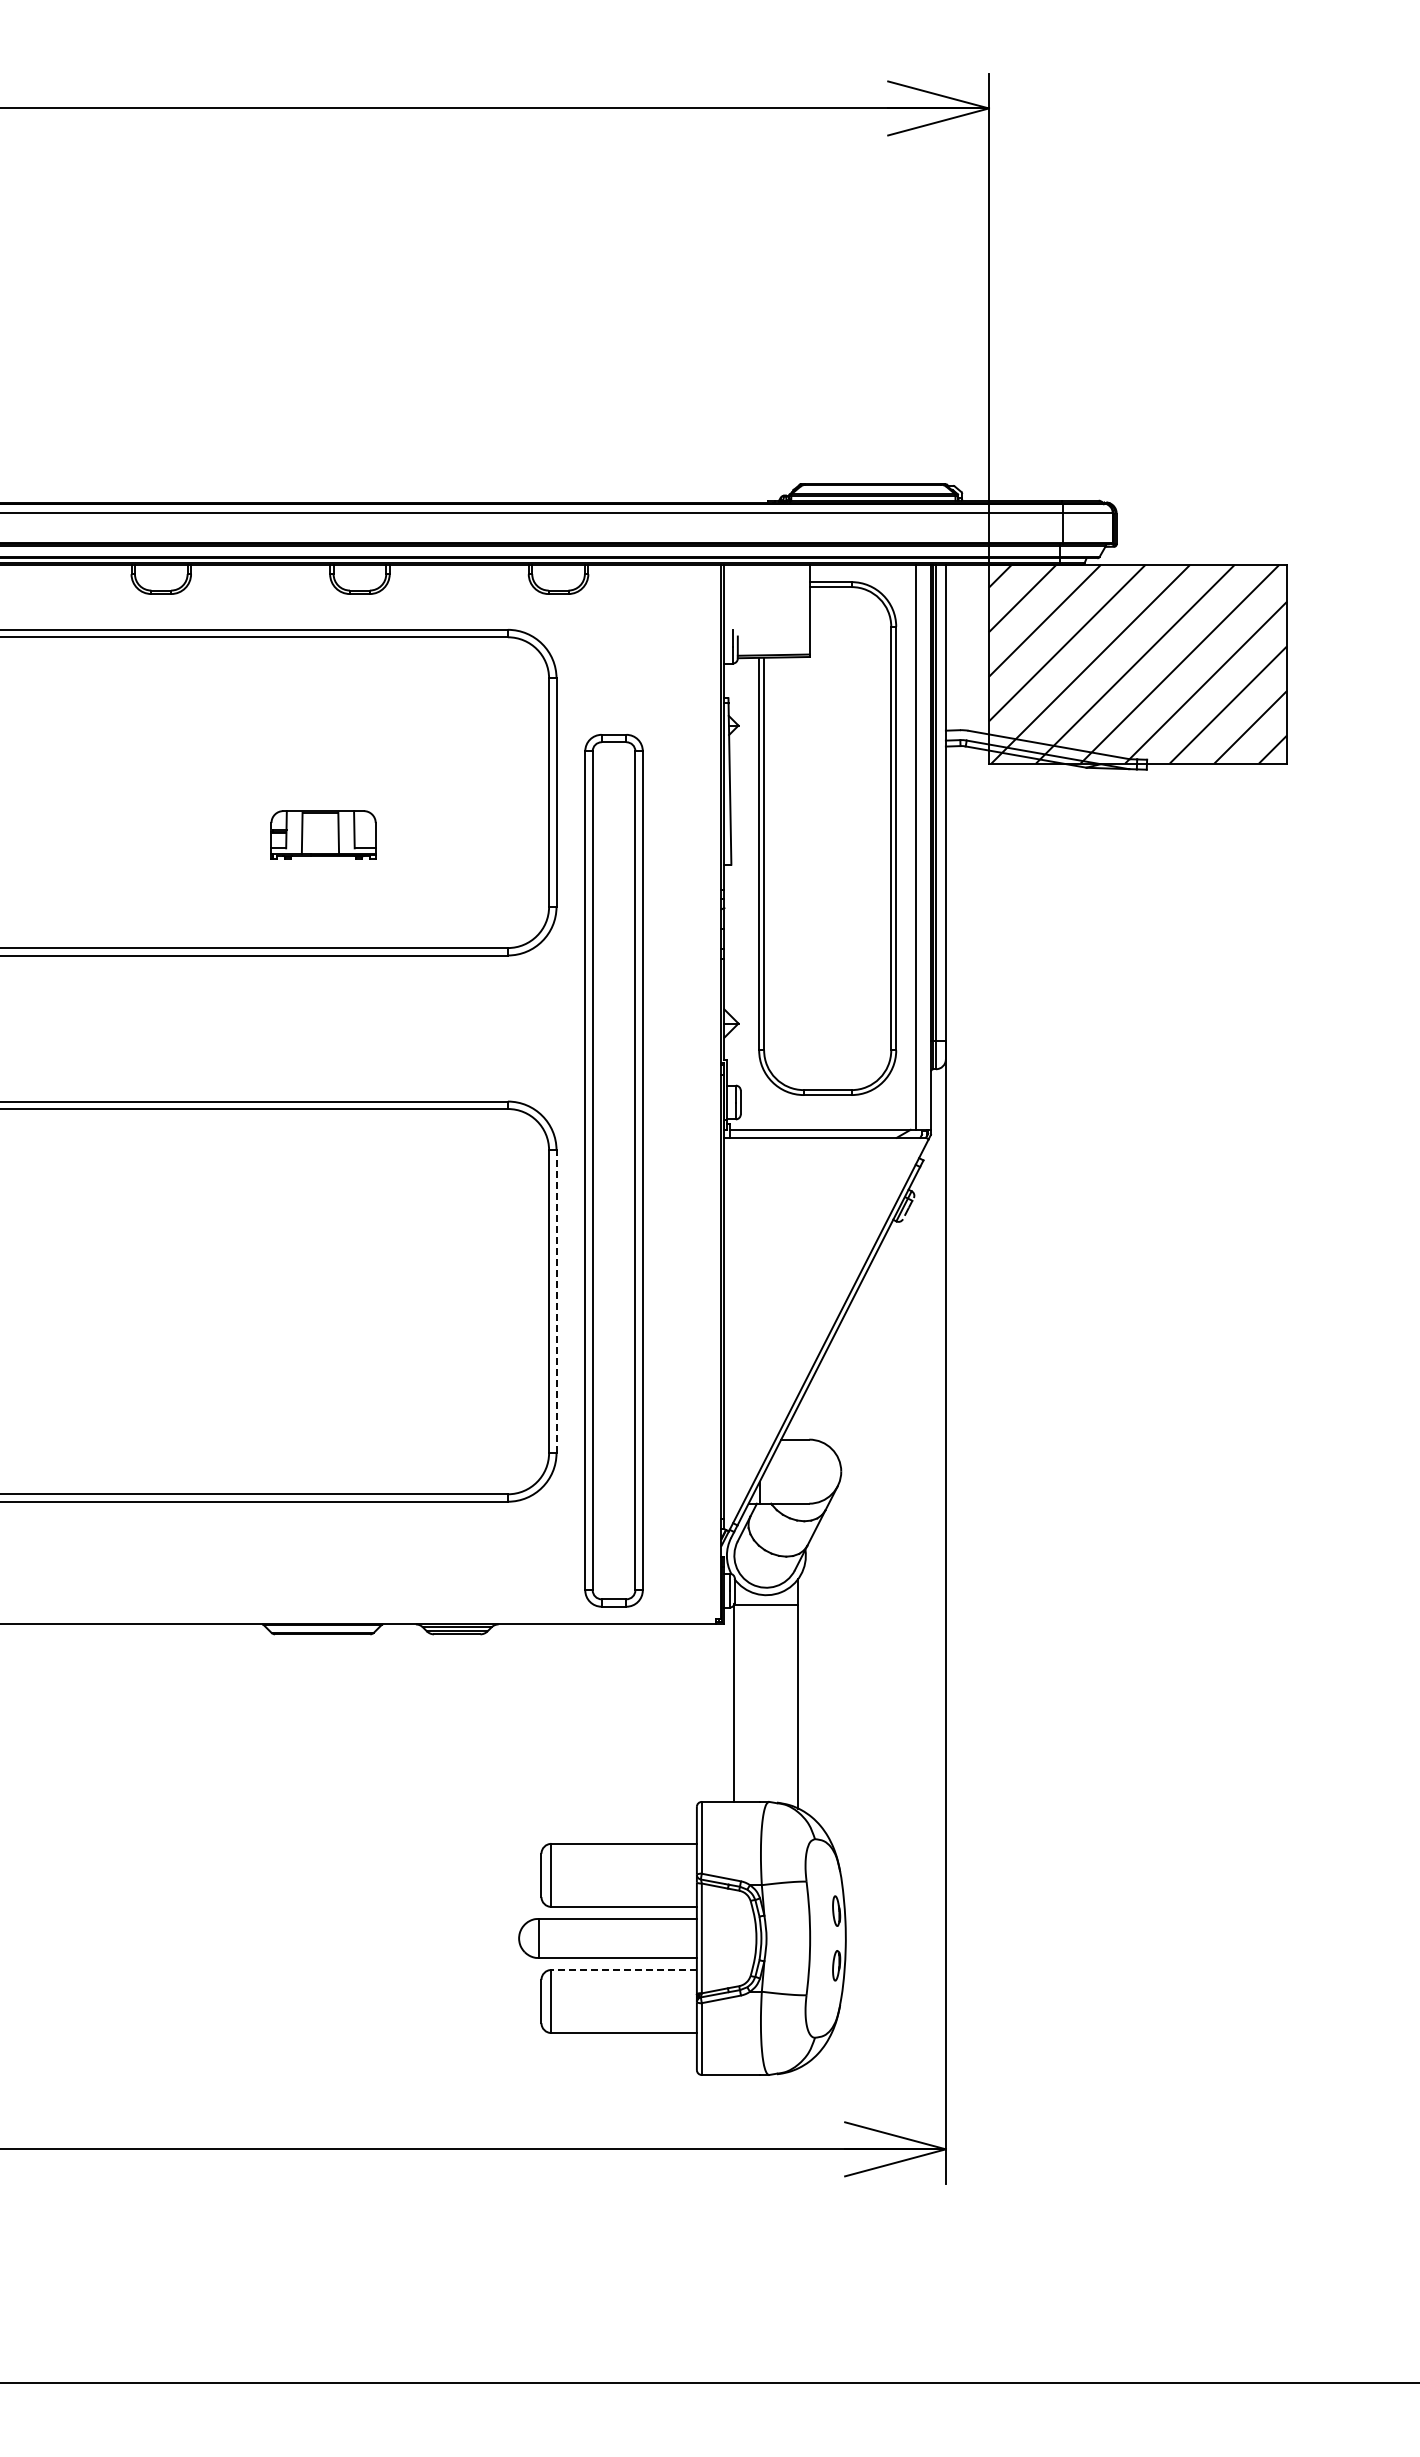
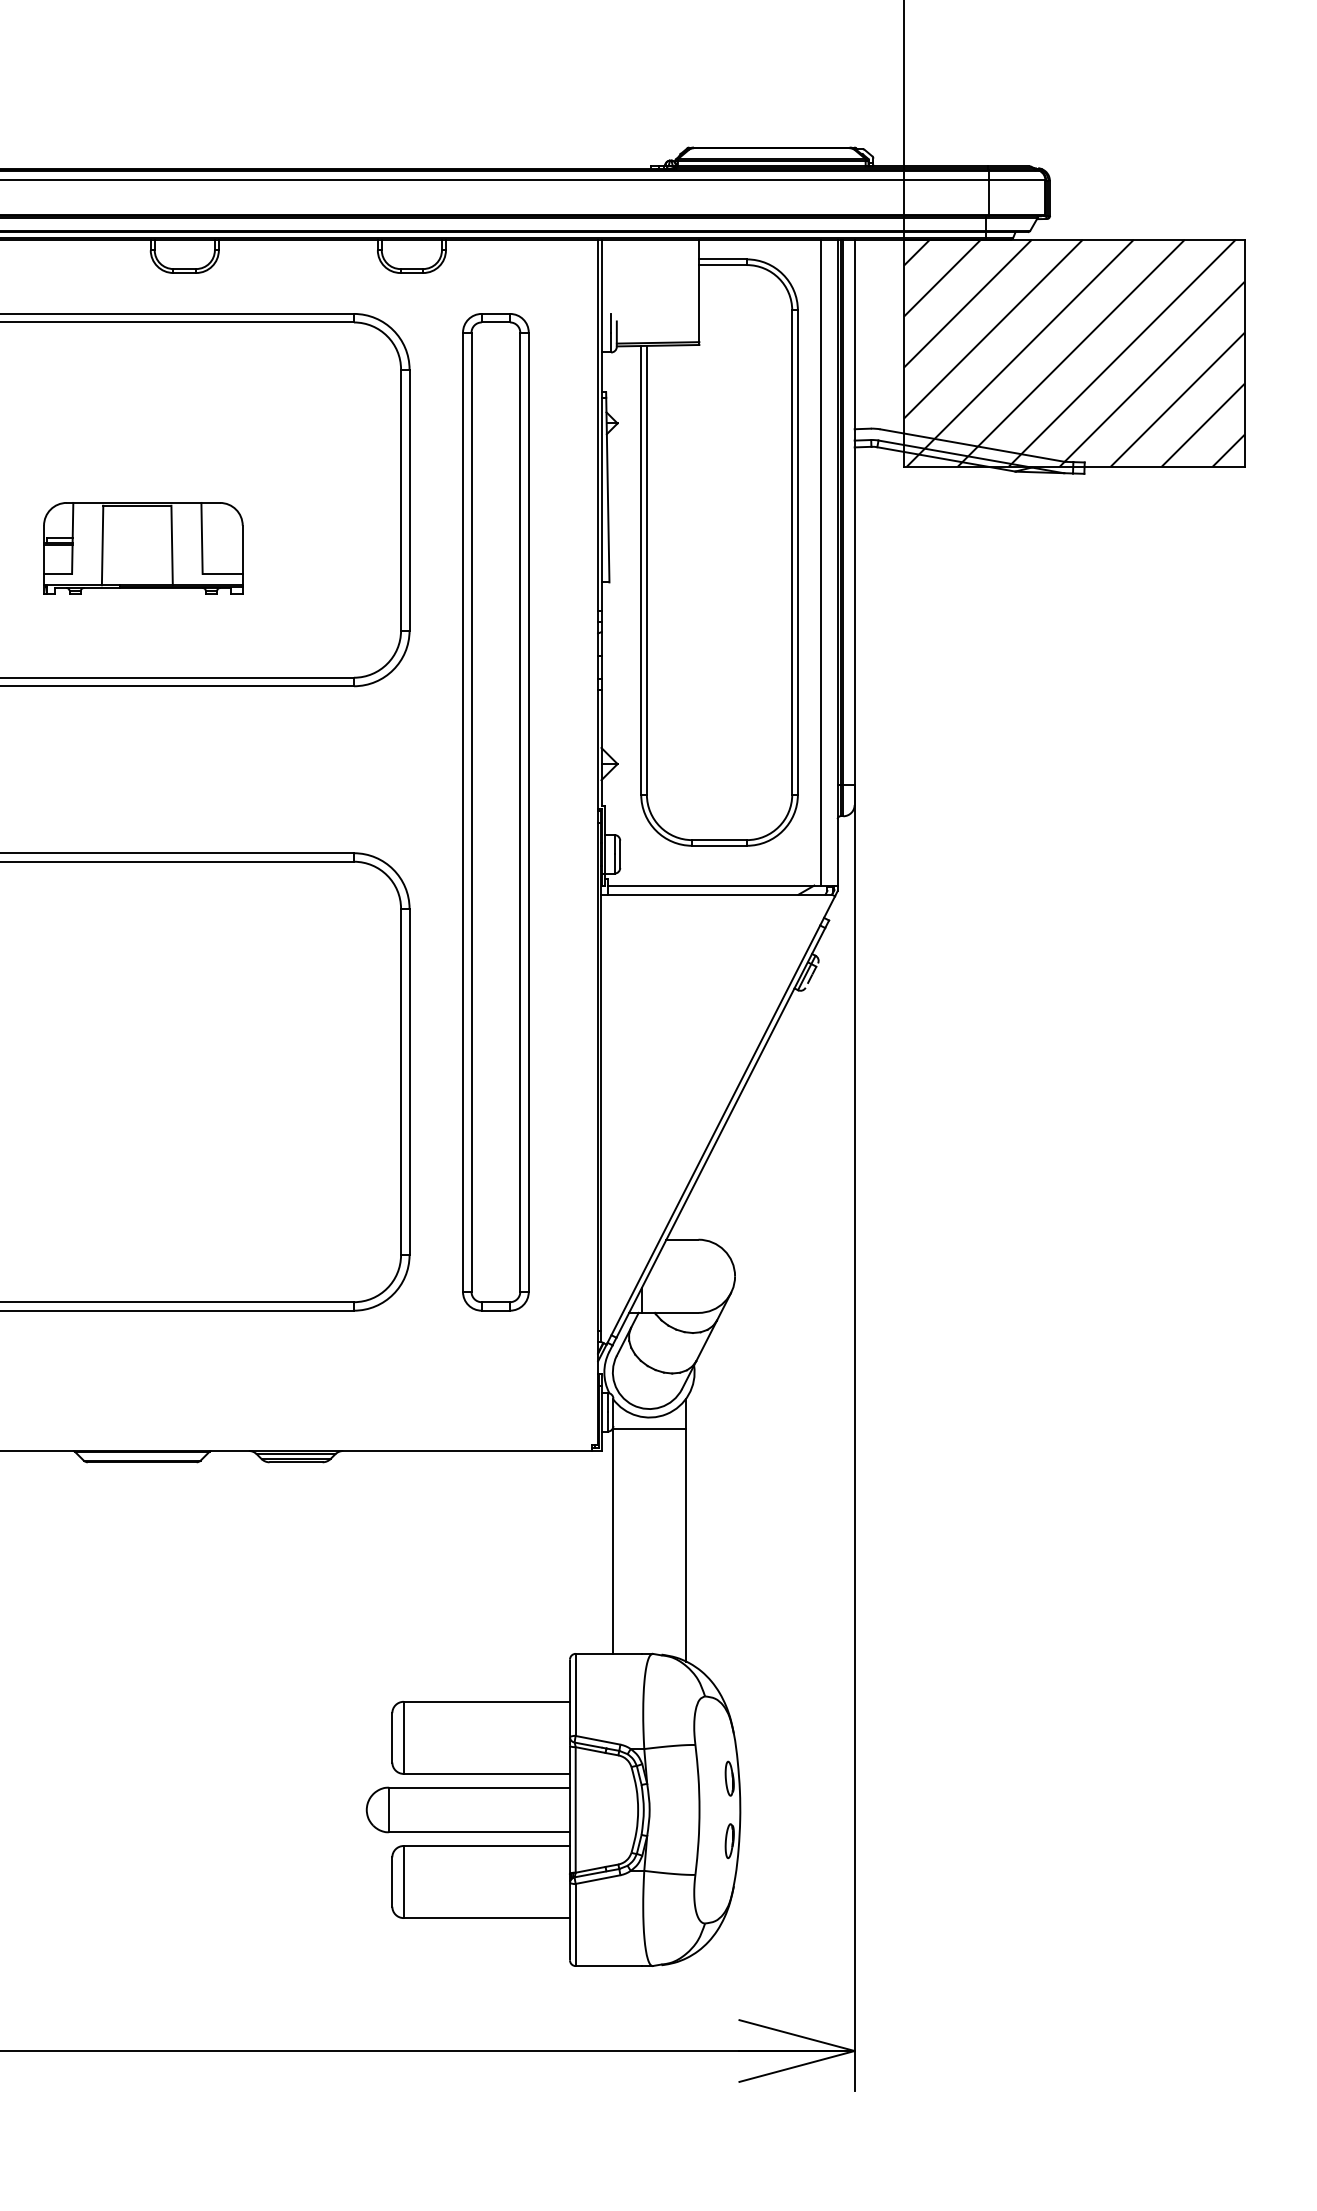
part: (323, 834) -> (143, 547), size x1.67
part: (613, 1170) -> (495, 811), moved
line: (556, 1301) -> (409, 1081), dashed -> solid
line: (624, 1969) -> (487, 1845), dashed -> solid

